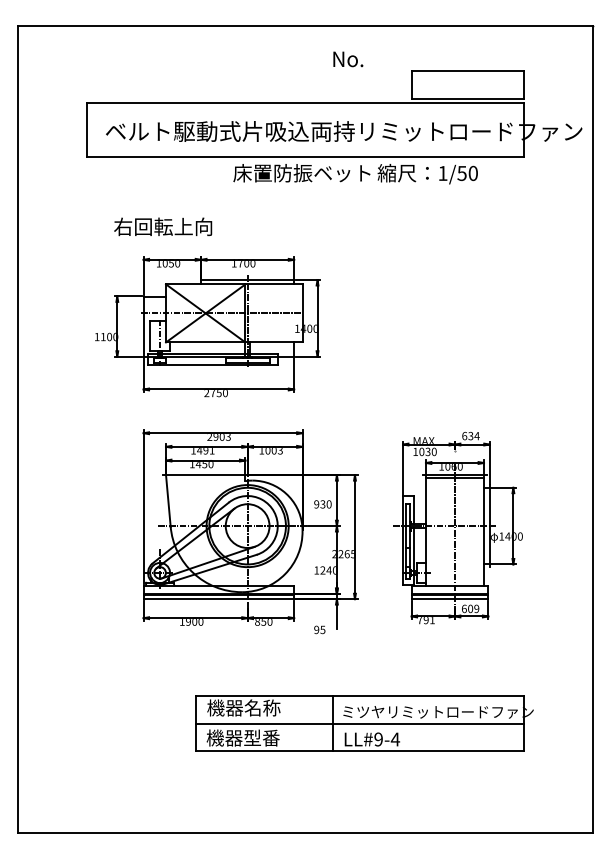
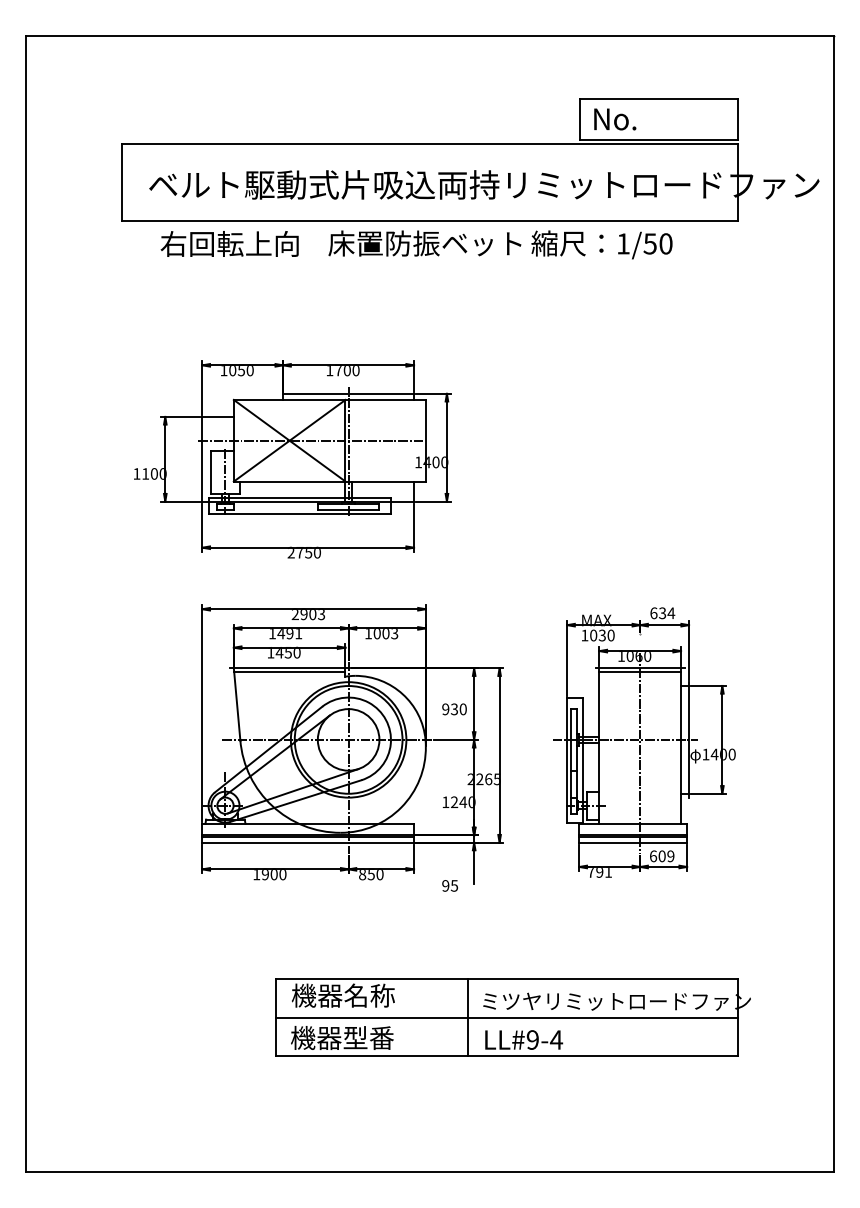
text: (348, 59) -> (615, 119), moved
text: (162, 226) -> (229, 243), moved
line: (205, 478) -> (289, 672), added

